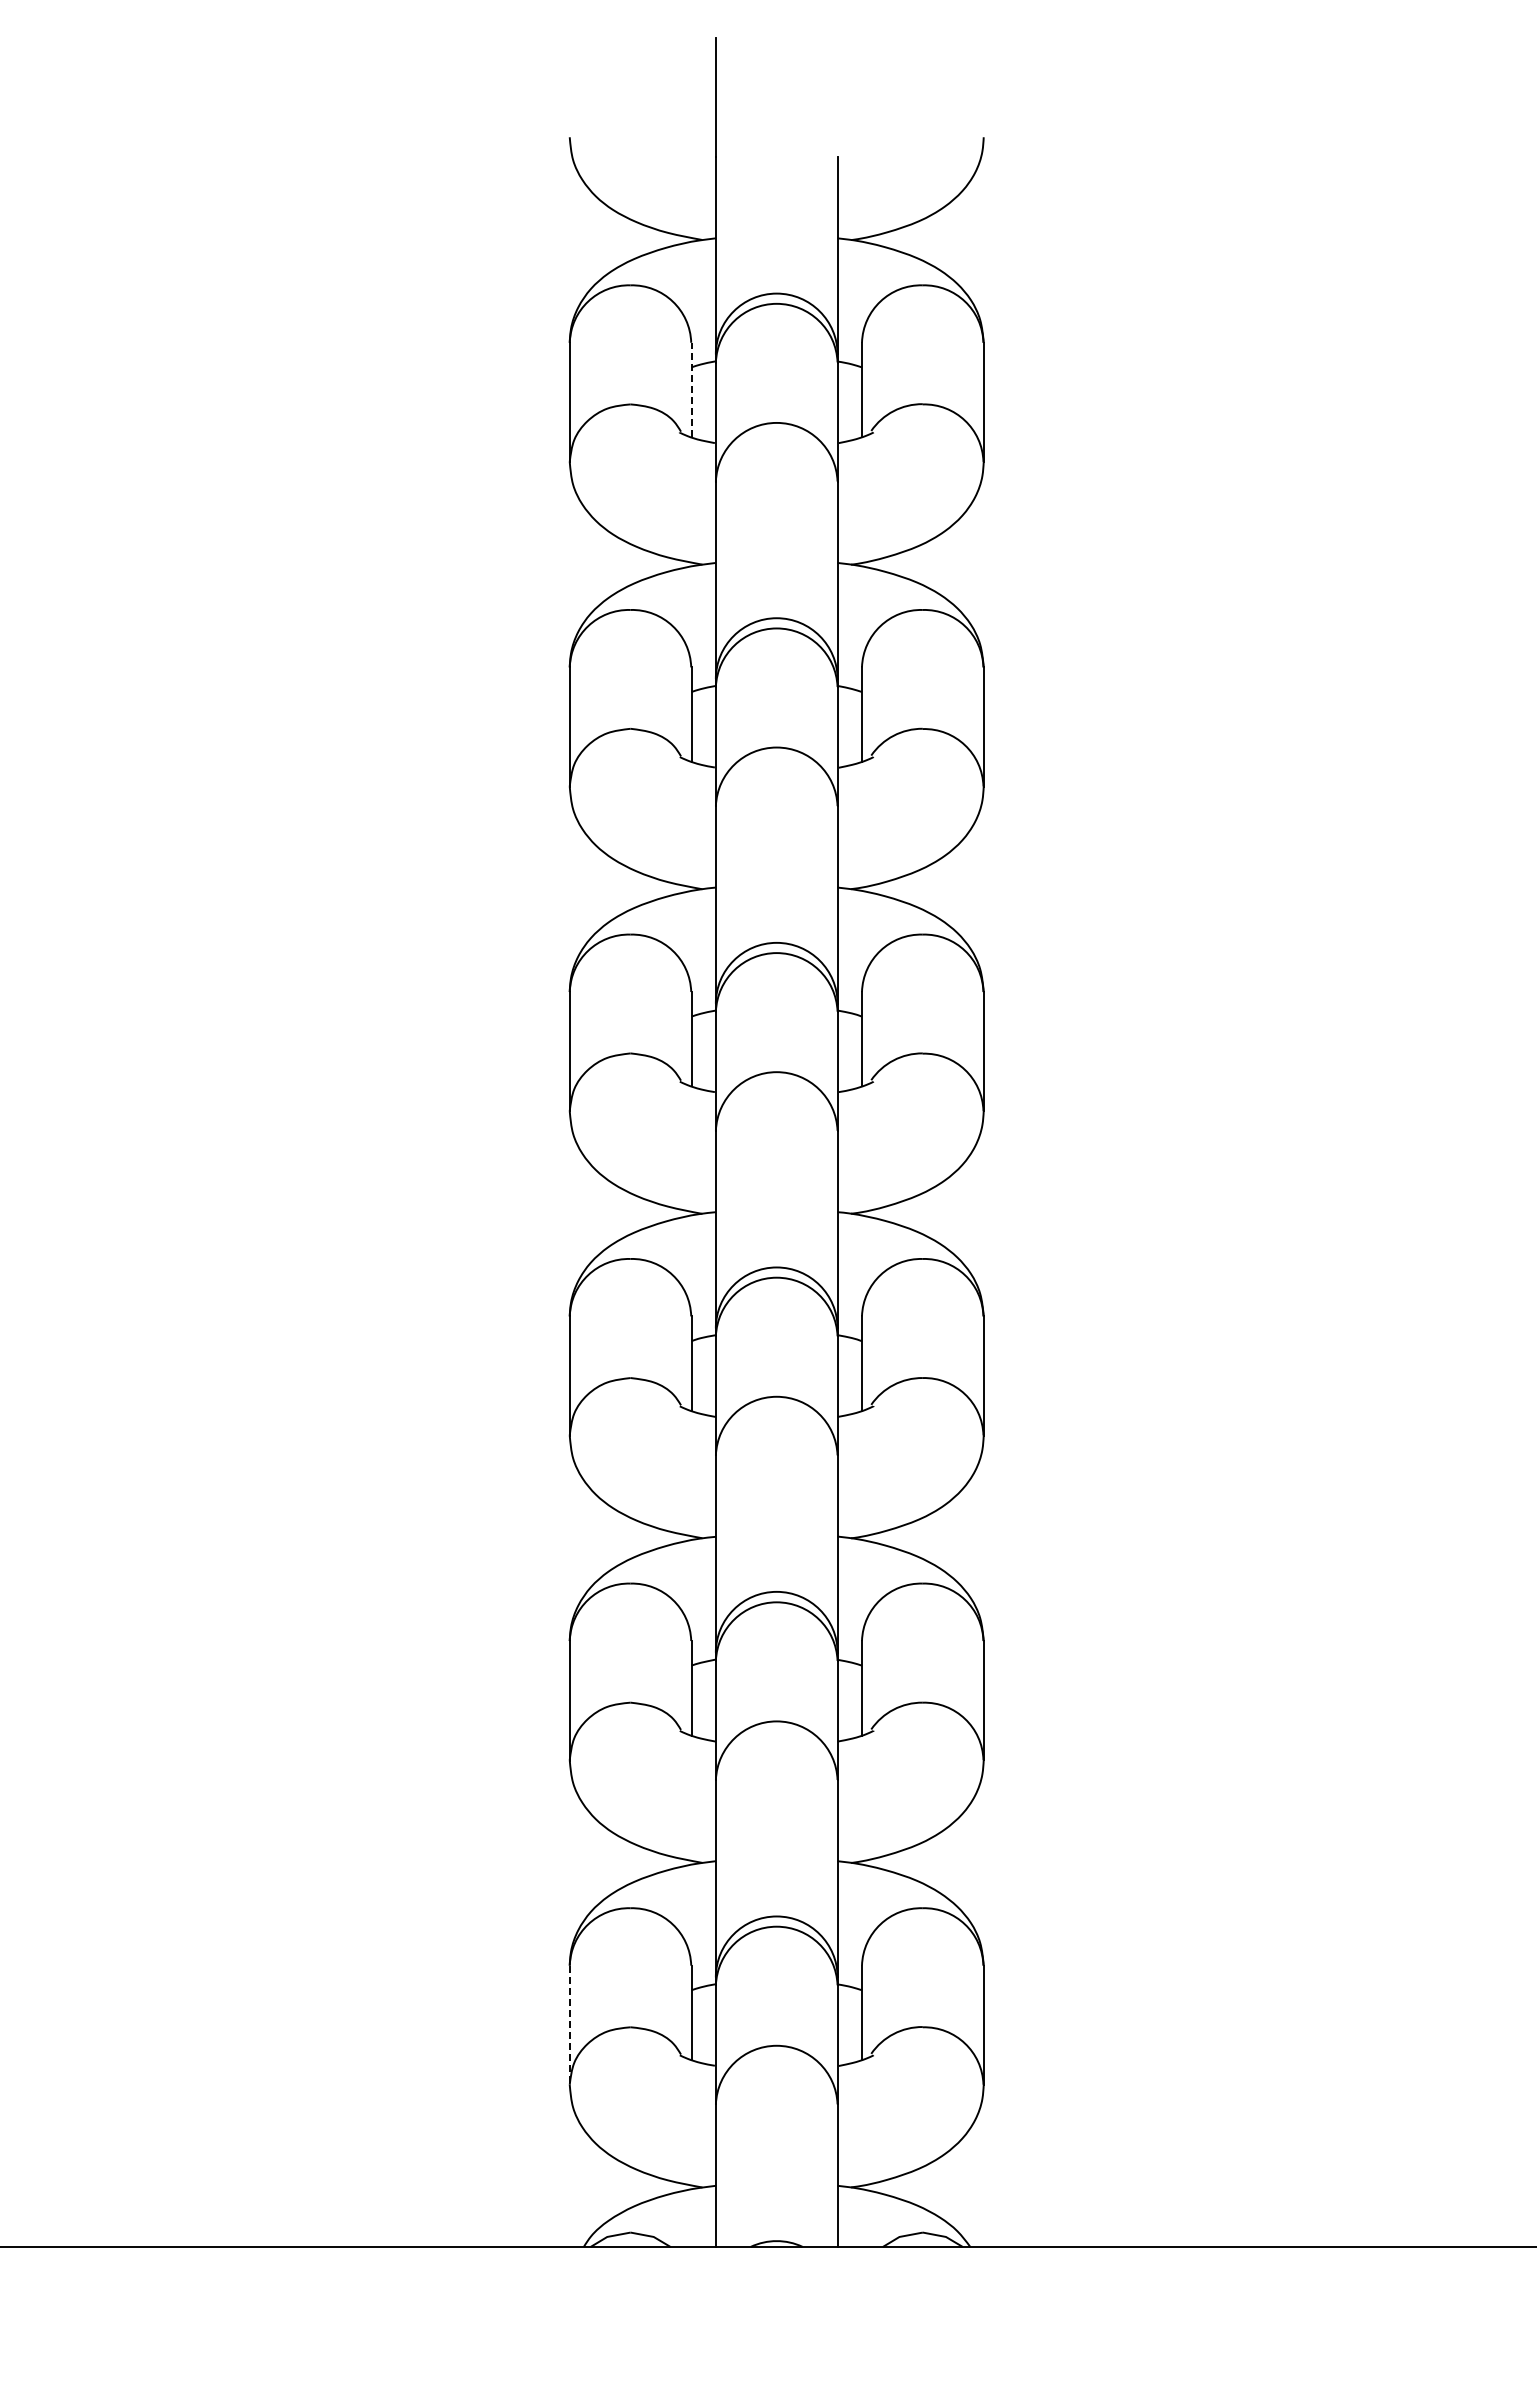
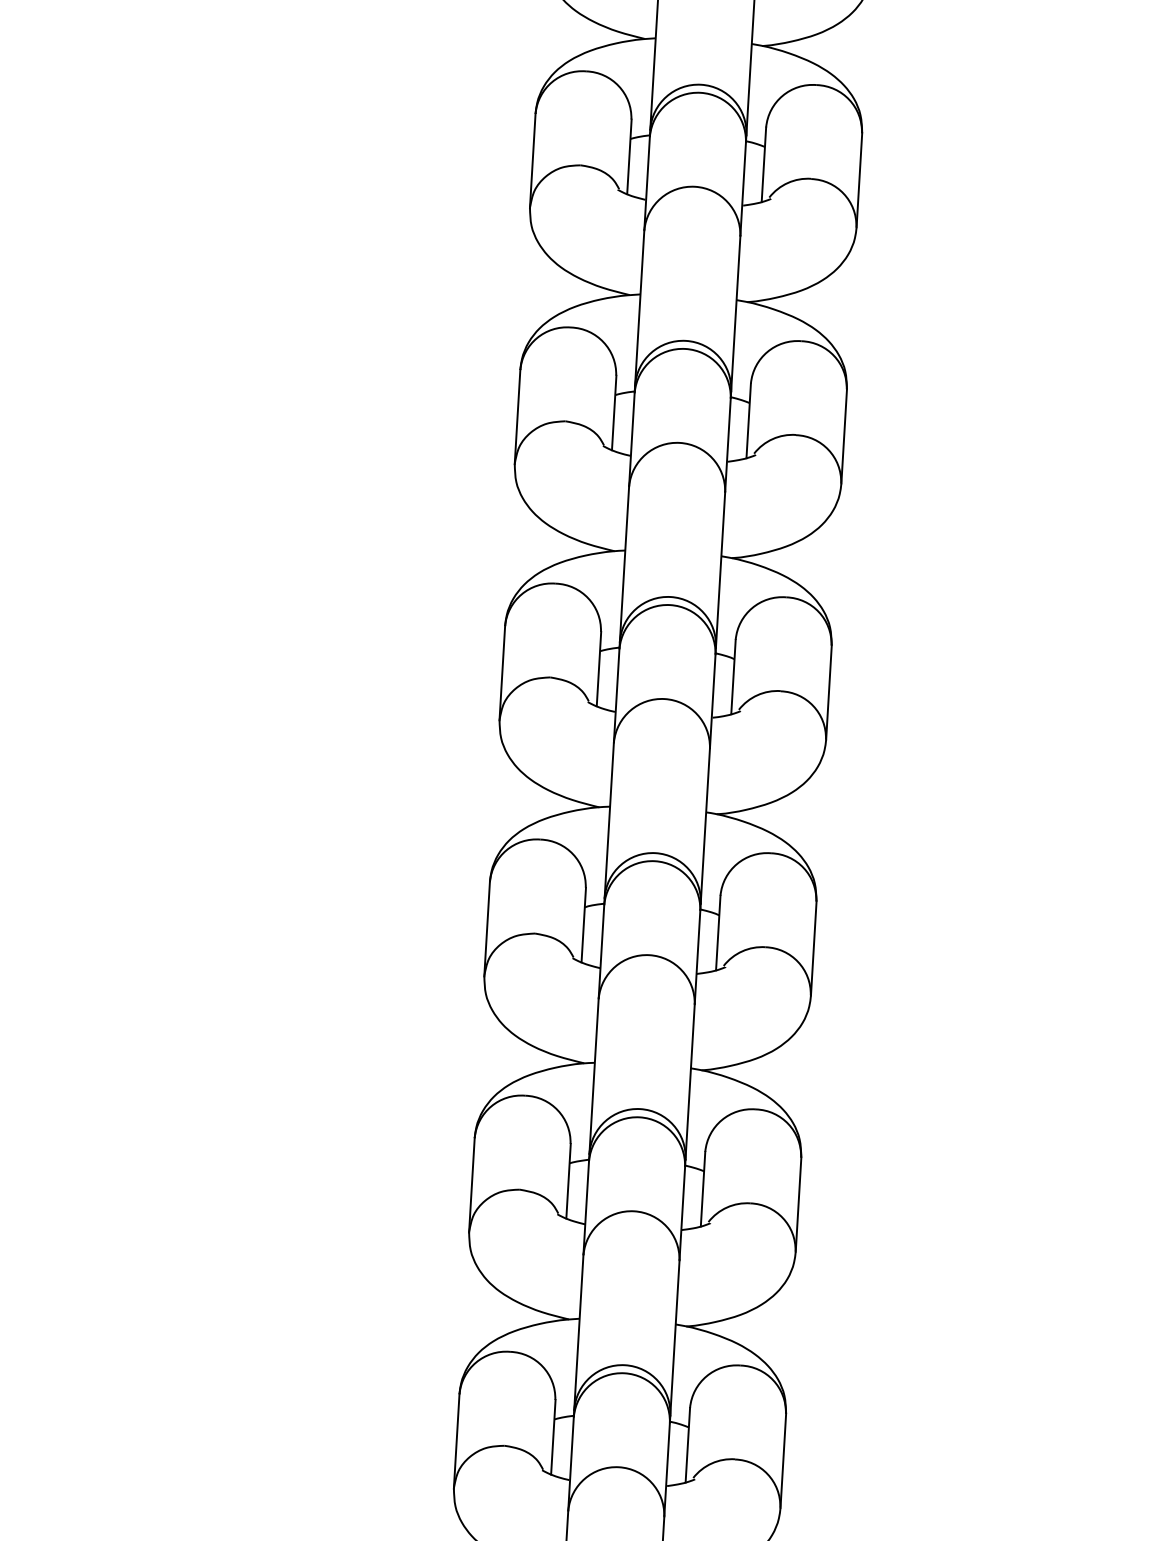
line: (691, 389) -> (629, 156), dashed -> solid
line: (569, 2025) -> (456, 1441), dashed -> solid

